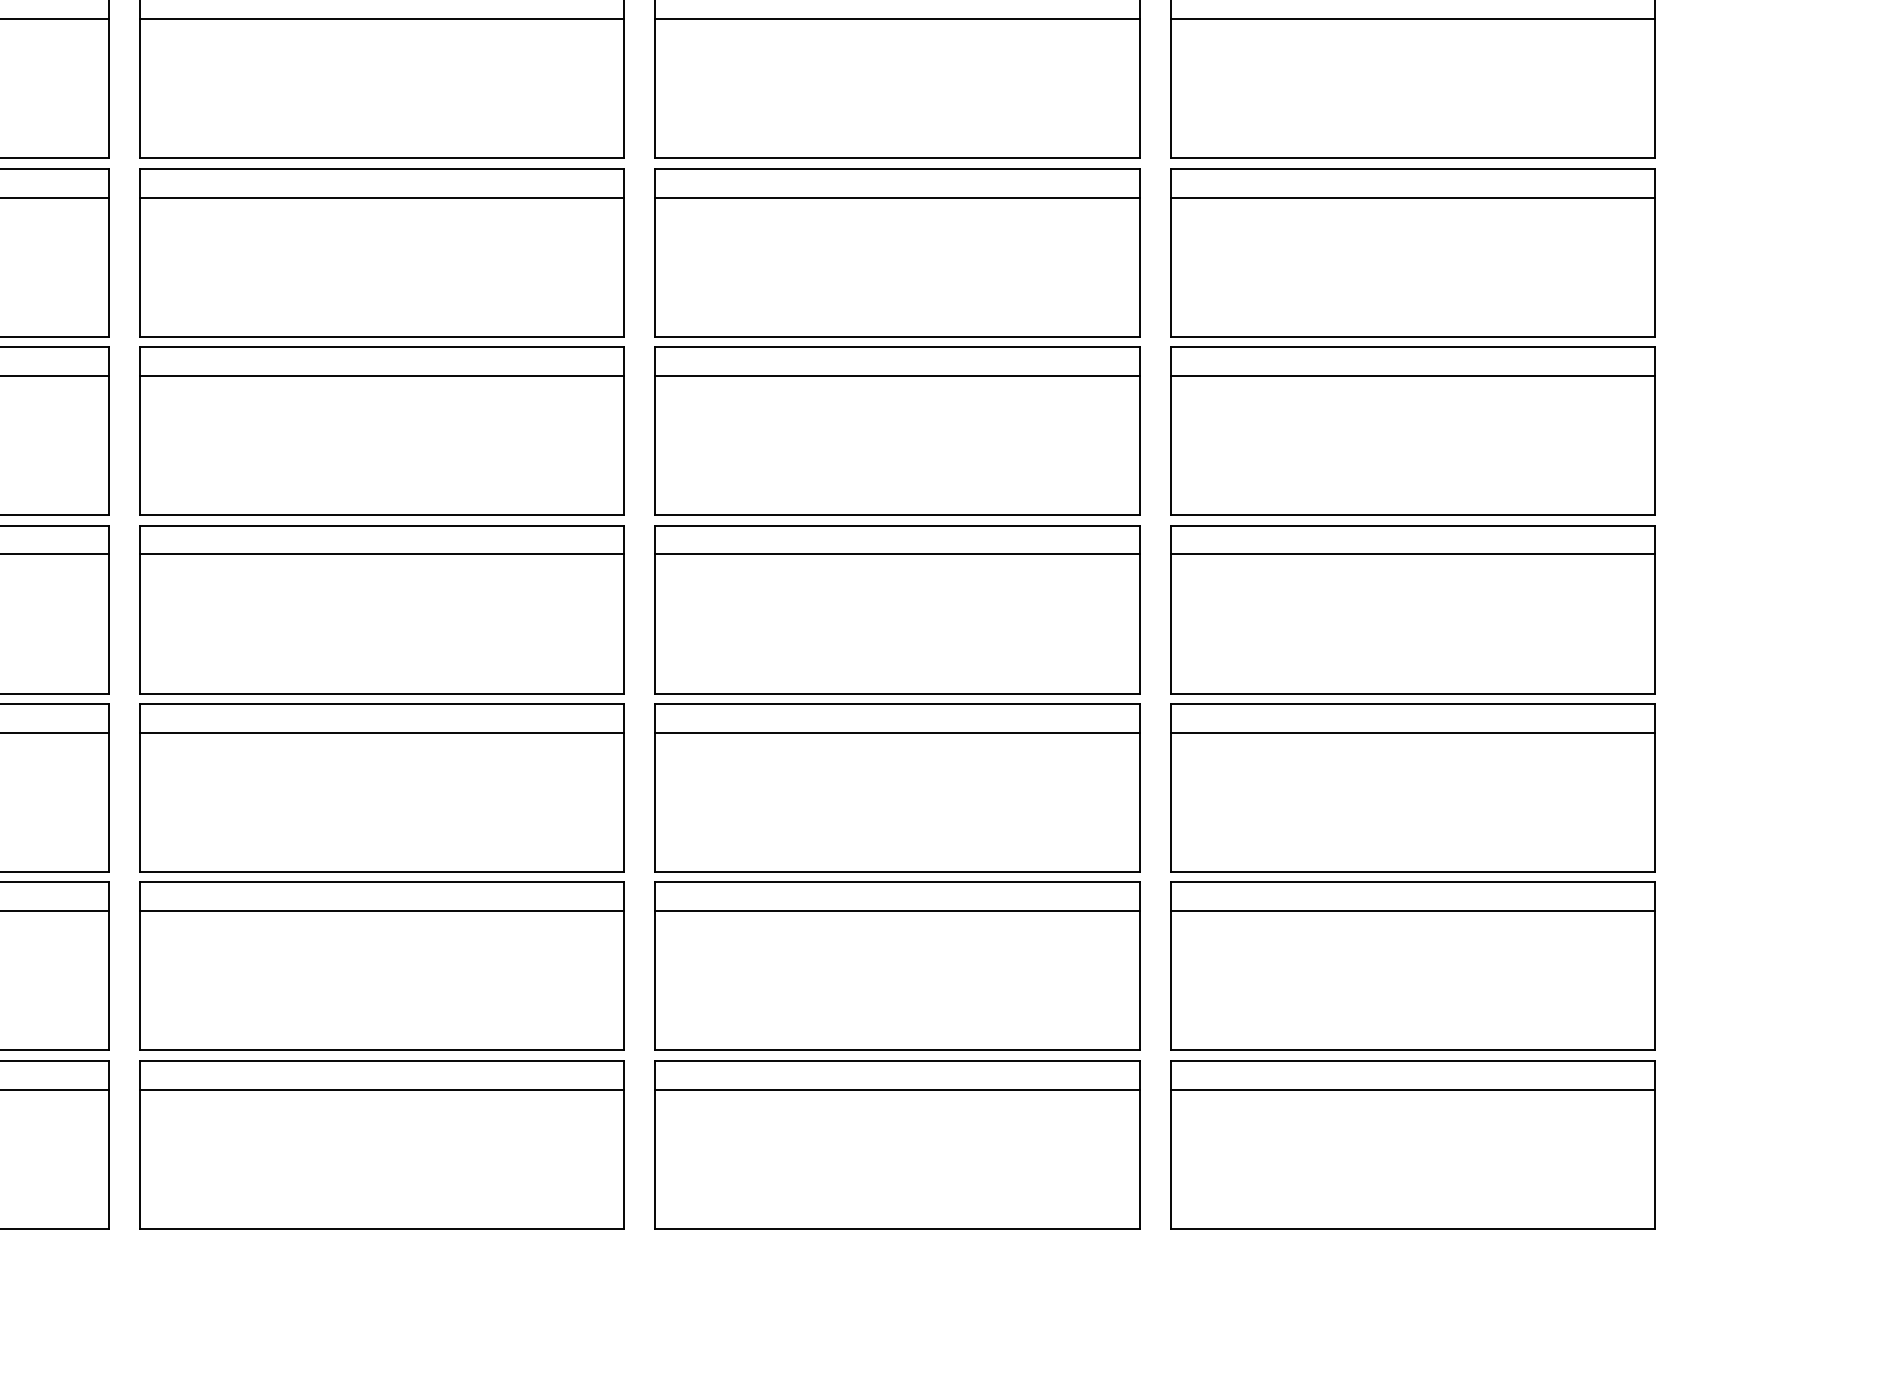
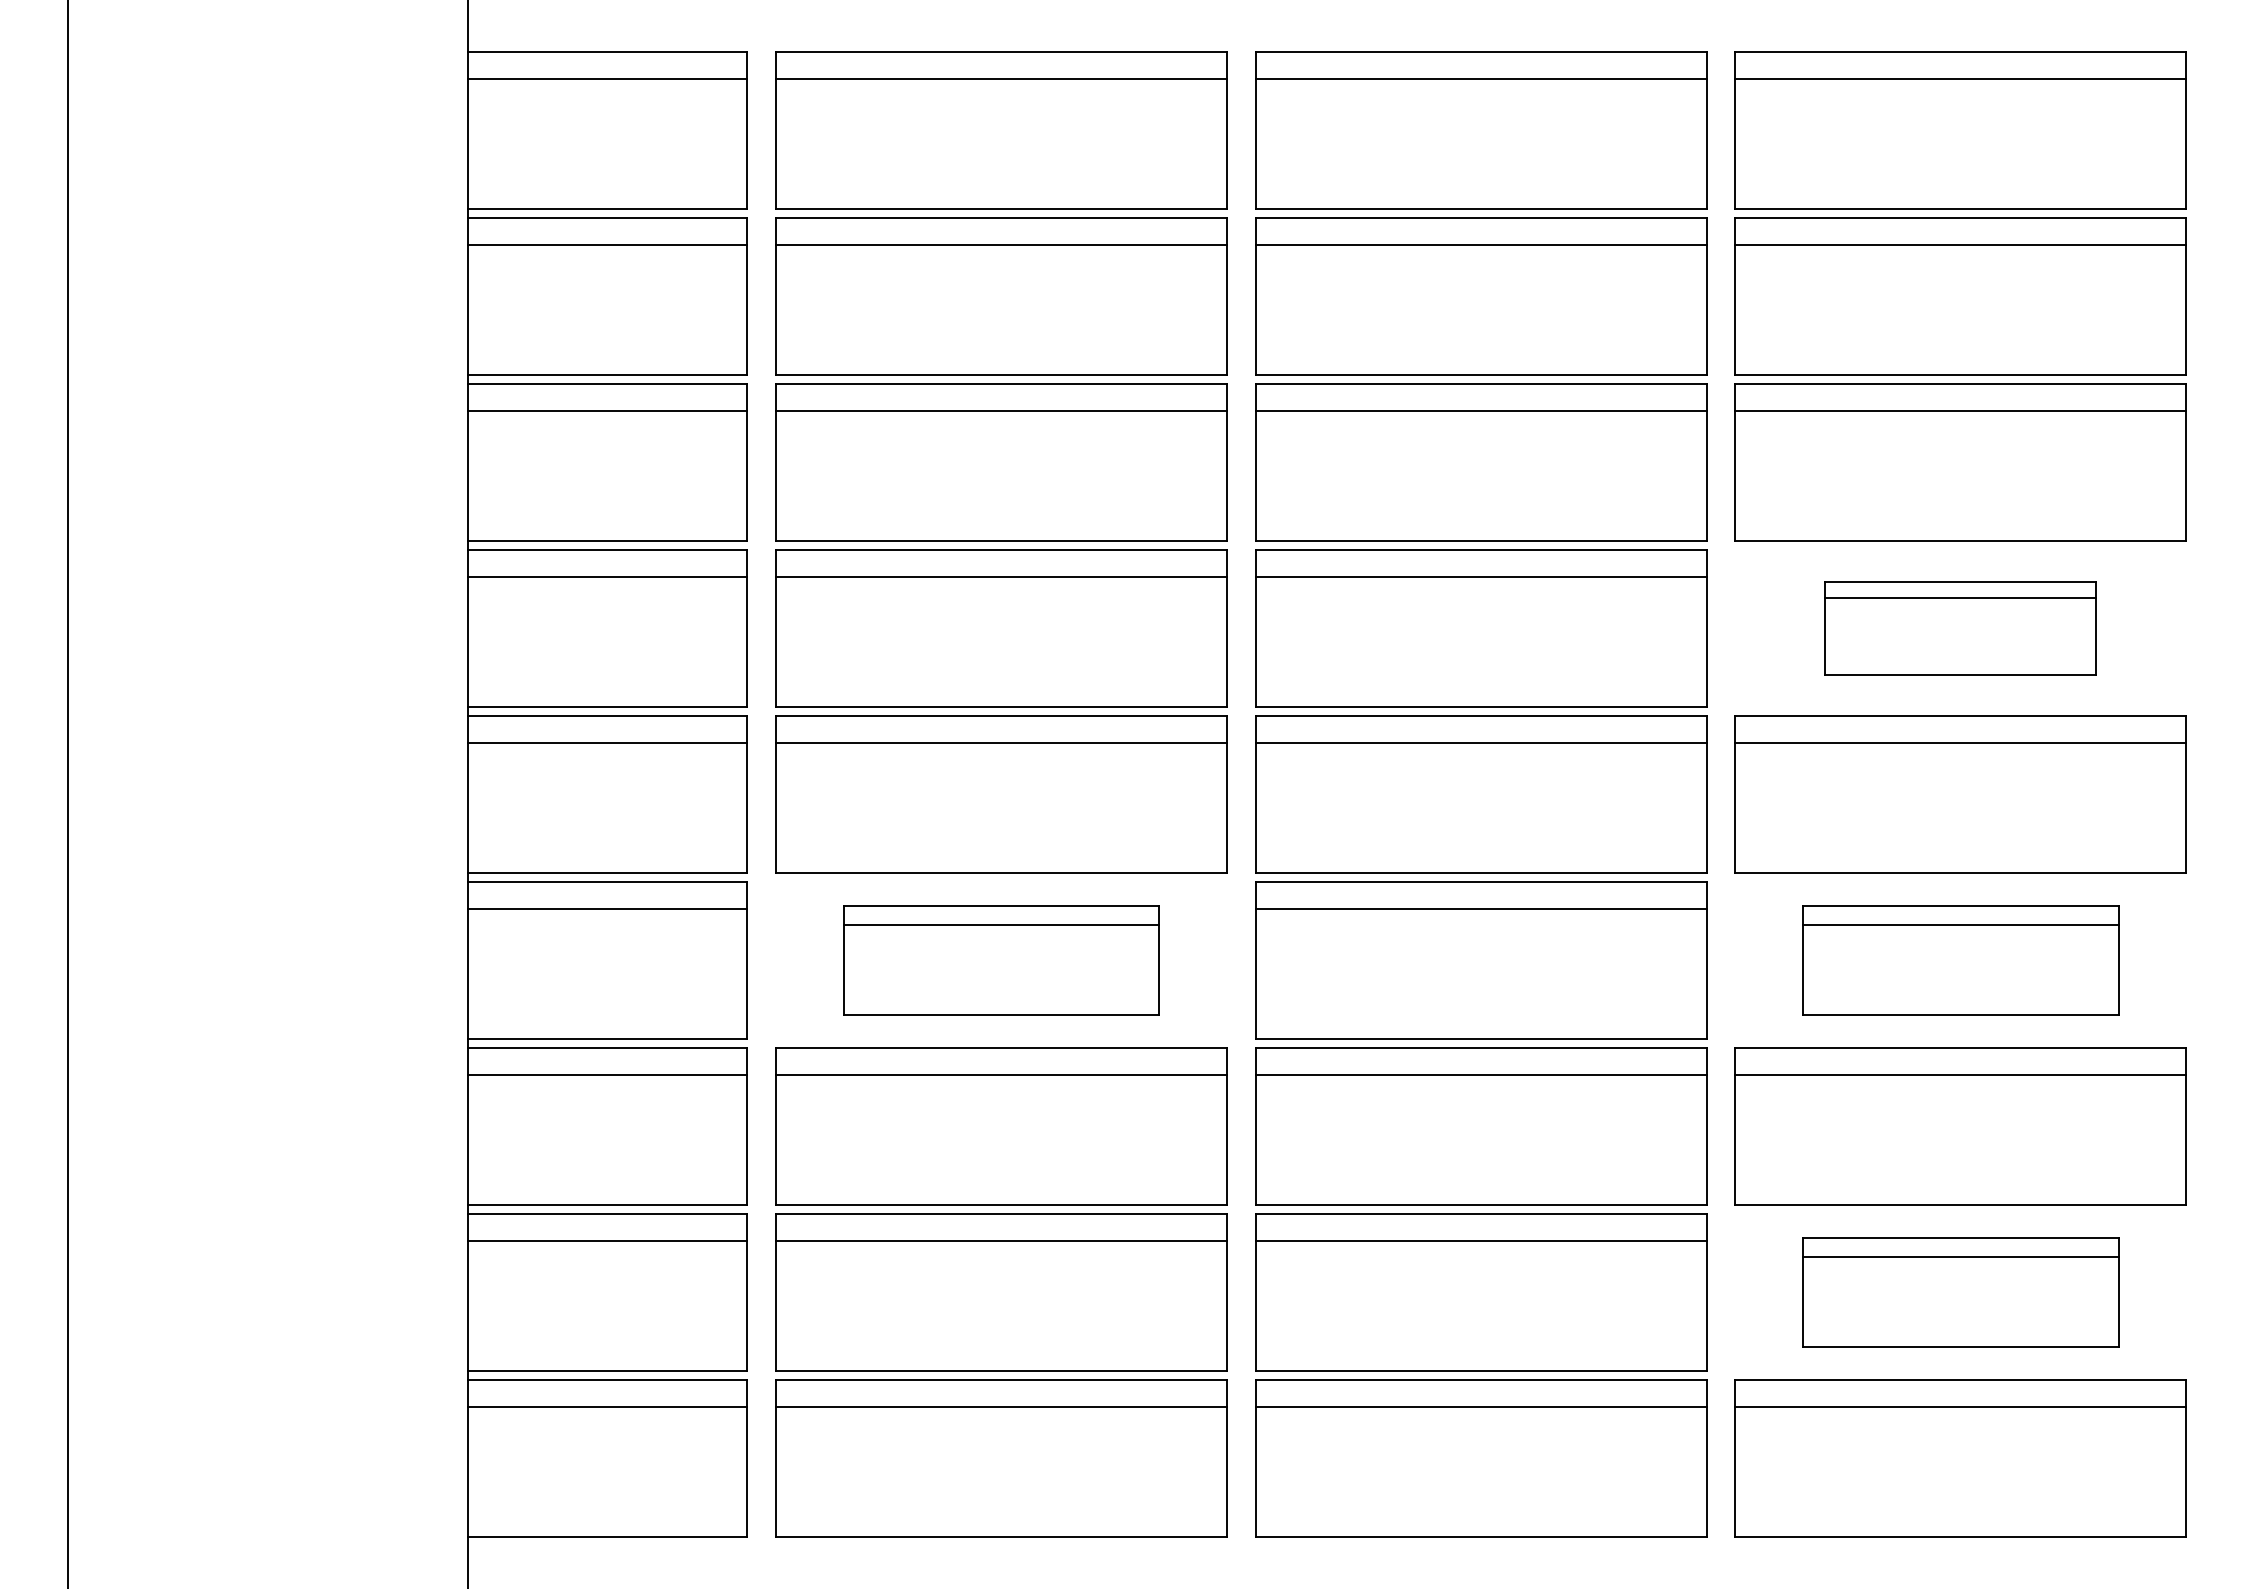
part: (1412, 252) -> (1960, 628), size x0.6
part: (381, 609) -> (1001, 960), size x0.7
part: (1412, 609) -> (1960, 960), size x0.7
part: (1412, 966) -> (1960, 1292), size x0.7

